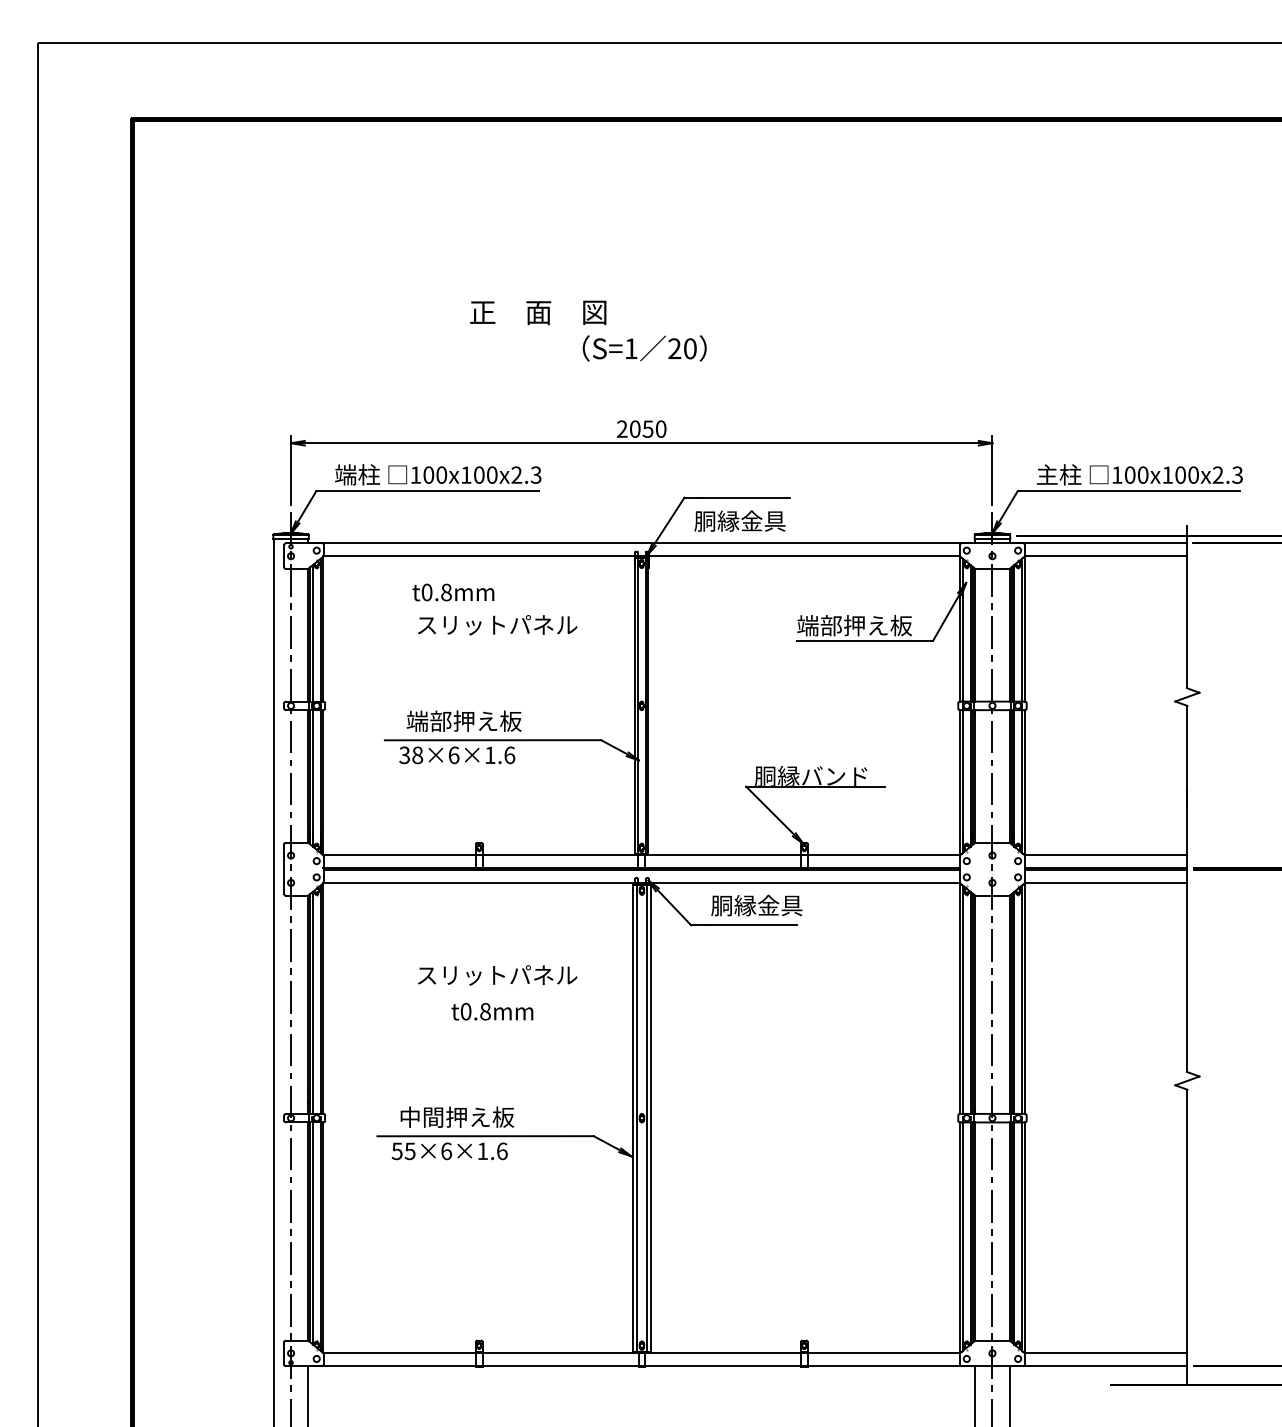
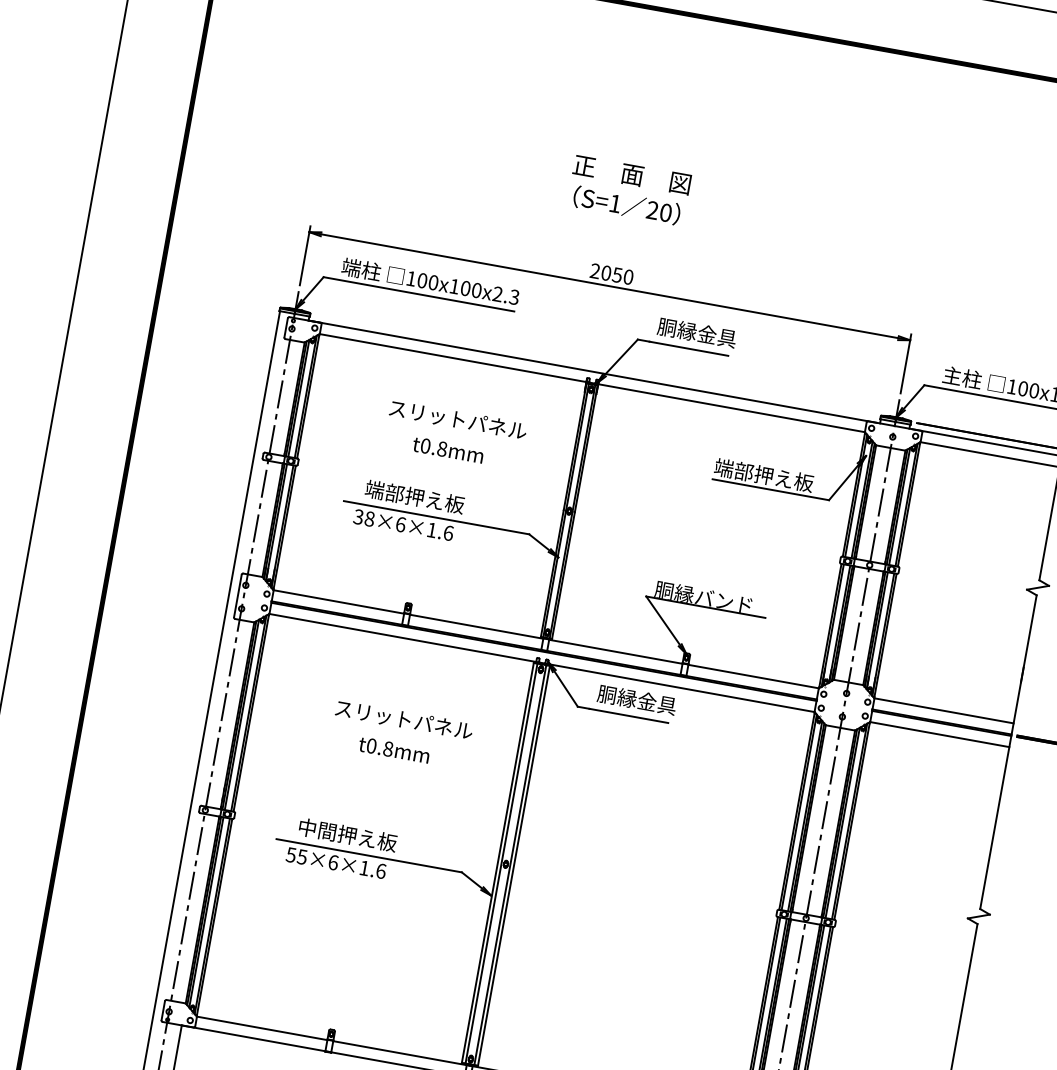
text: (538, 312) -> (632, 174), moved
text: (739, 520) -> (696, 332), moved
text: (453, 592) -> (448, 450), moved

